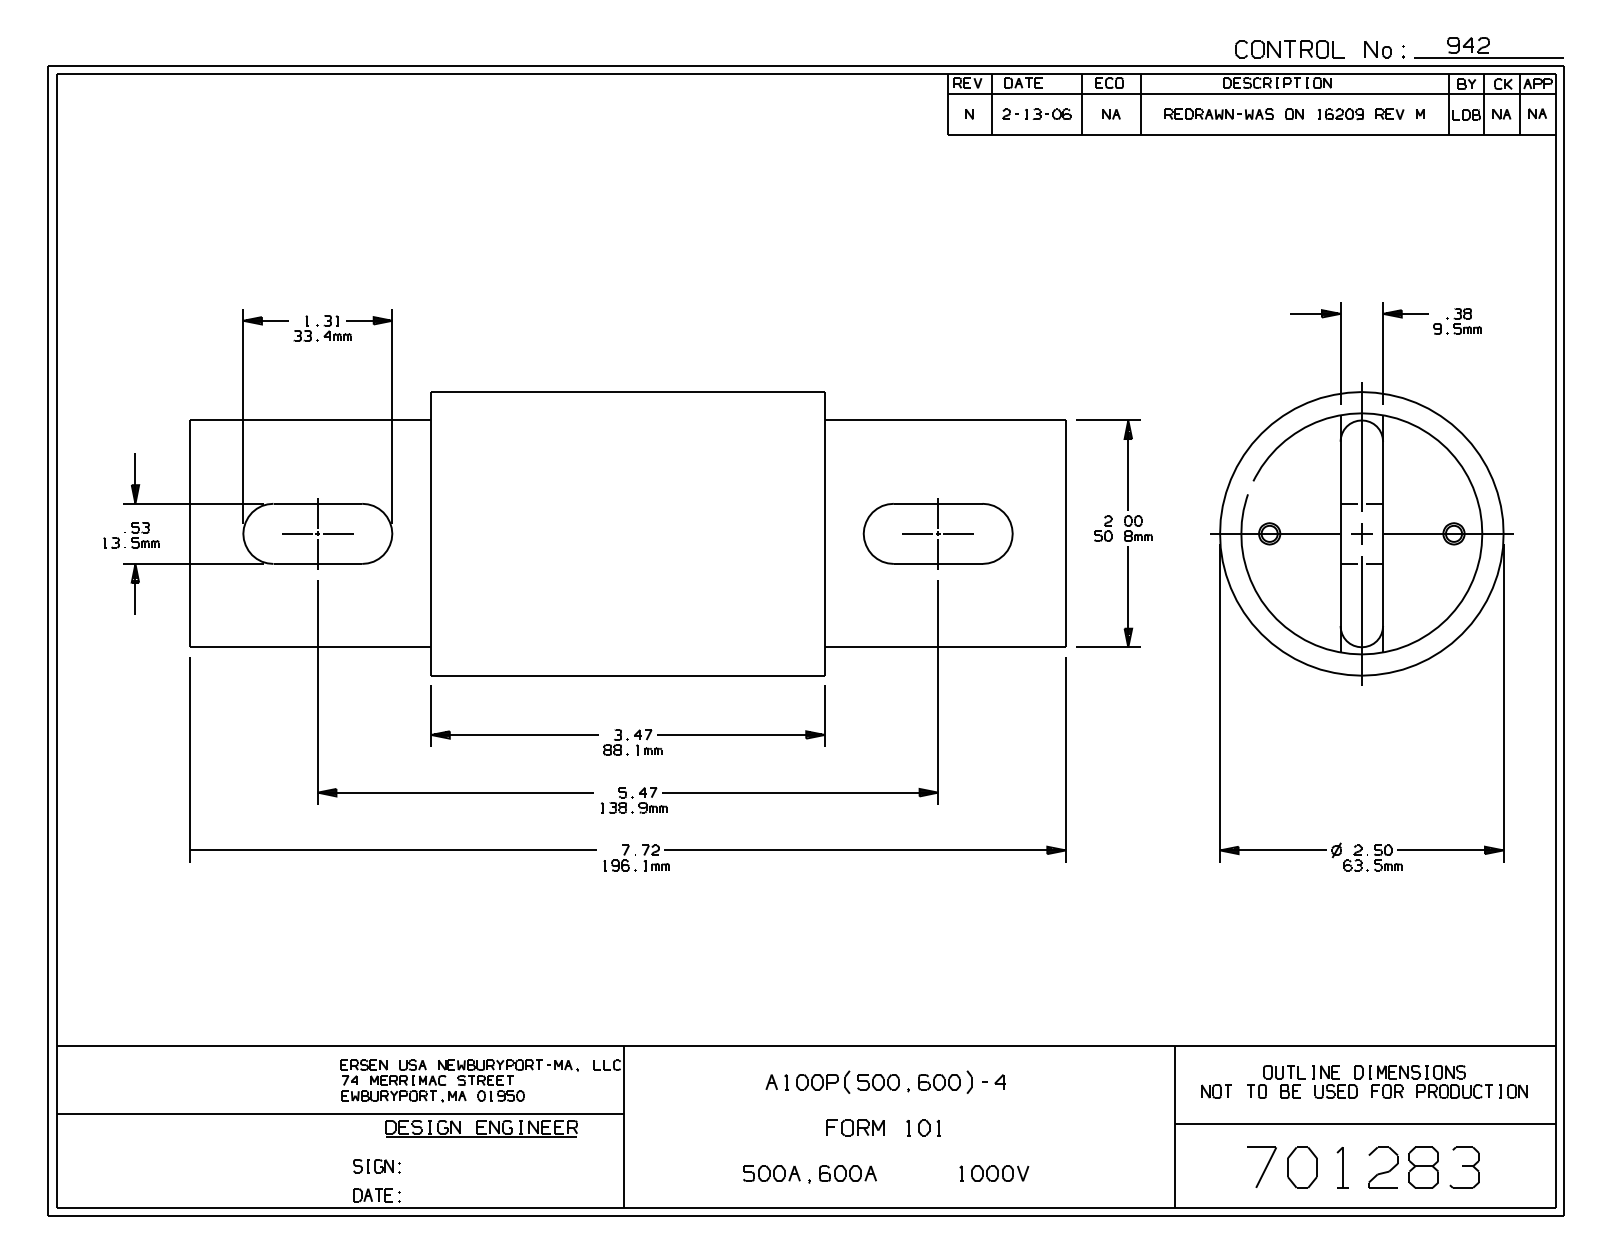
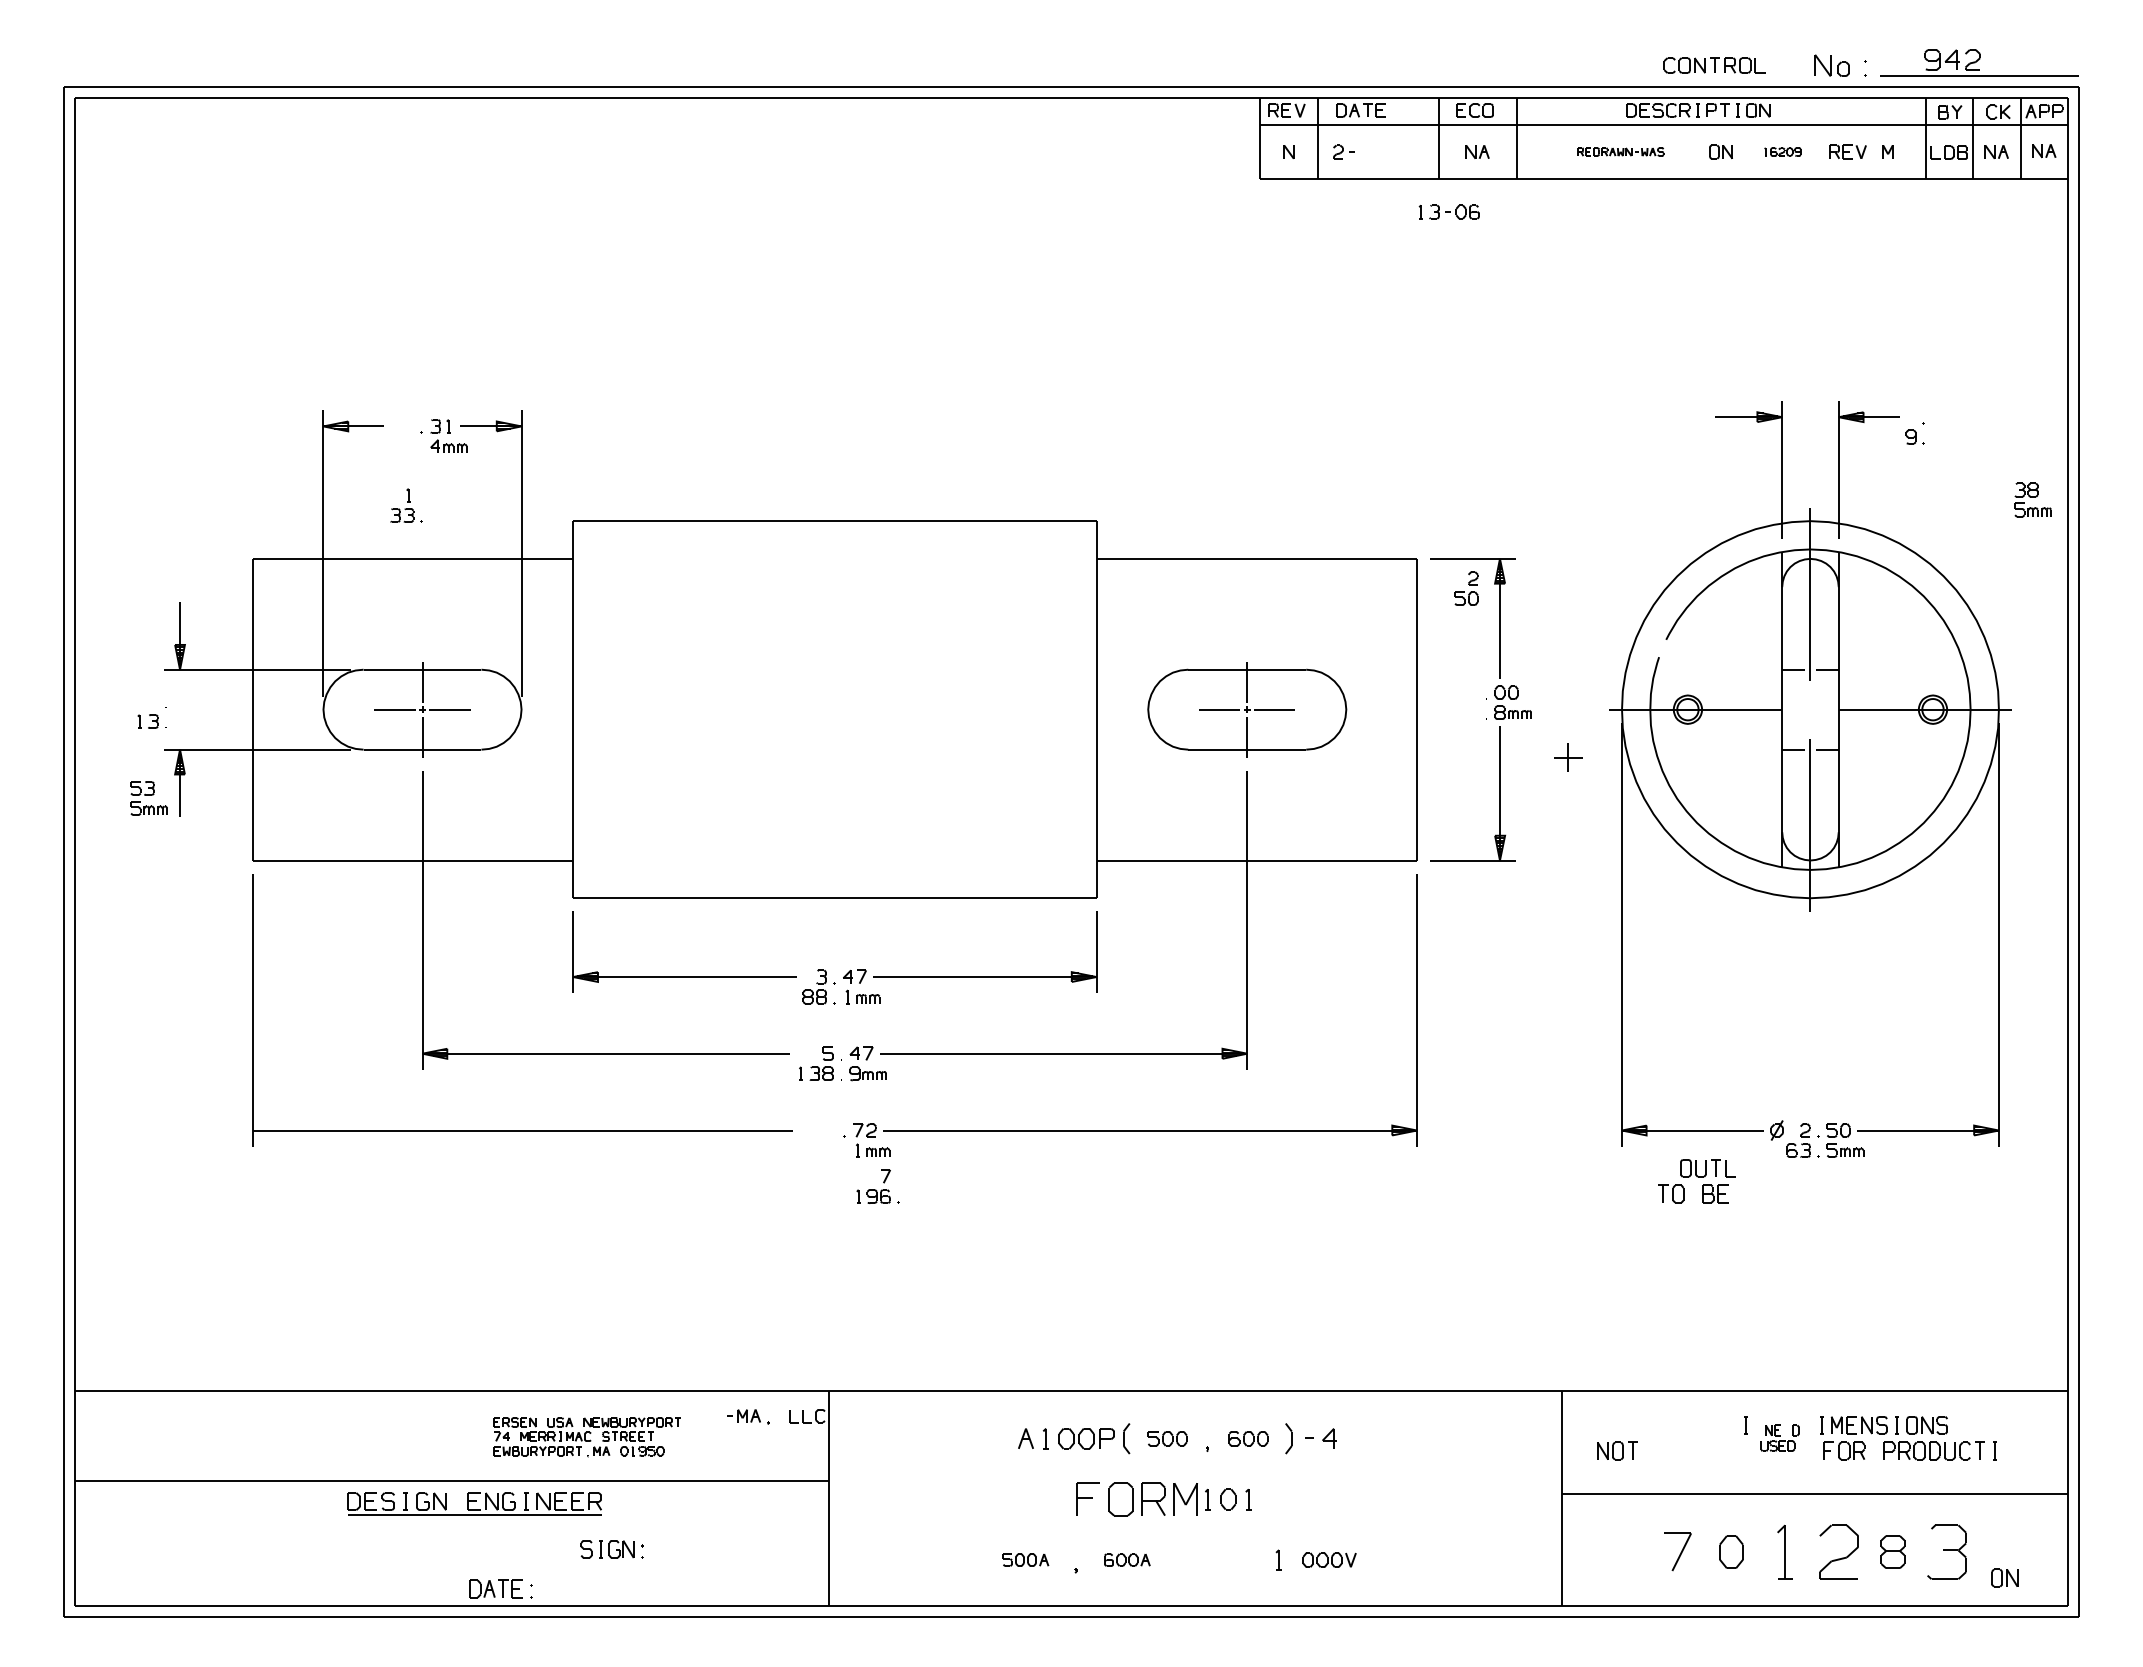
part: (1289, 49) -> (1714, 65), size x0.7
part: (1047, 113) -> (1448, 211), moved
part: (1218, 113) -> (1620, 151), size x0.6
part: (1340, 113) -> (1782, 151), size x0.6
part: (1467, 320) -> (2032, 499), moved
part: (305, 328) -> (406, 505), moved
part: (1103, 528) -> (1466, 588), moved
part: (1361, 533) -> (1568, 757), moved
part: (144, 535) -> (148, 798), moved
part: (619, 857) -> (877, 1186), moved
part: (441, 1081) -> (586, 1437), size x0.7
part: (878, 1082) -> (1167, 1438), size x0.7
part: (939, 1082) -> (1248, 1438), size x0.7
part: (1276, 1082) -> (1696, 1181), moved
part: (1339, 1082) -> (1780, 1438), size x0.6
part: (1517, 1091) -> (2004, 1577), moved
part: (855, 1127) -> (1137, 1499), size x1.6
part: (481, 1128) -> (474, 1503), moved
part: (376, 1166) -> (611, 1549), moved
part: (1261, 1167) -> (1677, 1551), size x0.7
part: (1302, 1167) -> (1731, 1551), size x0.6
part: (1423, 1167) -> (1892, 1551), size x0.6
part: (771, 1173) -> (1025, 1559), size x0.6
part: (848, 1173) -> (1127, 1559), size x0.6
part: (1000, 1173) -> (1329, 1559), size x0.7

